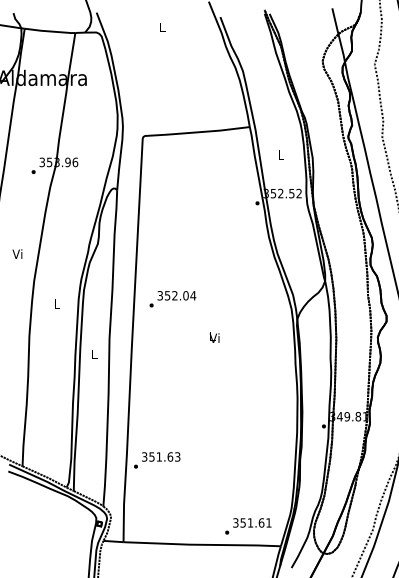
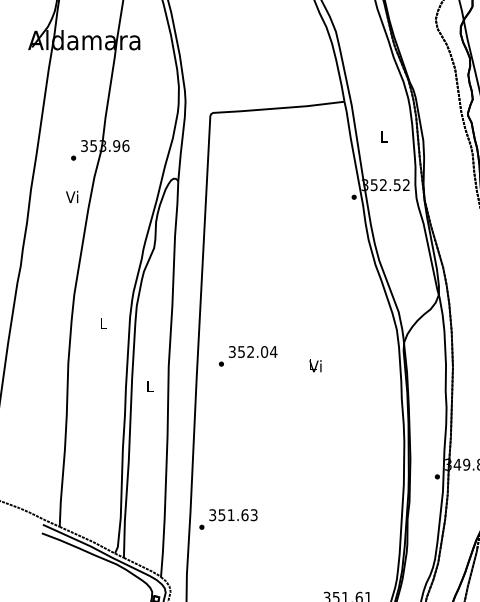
text: (17, 253) -> (72, 196), moved
text: (172, 299) -> (247, 356), moved
text: (214, 337) -> (315, 365), moved

